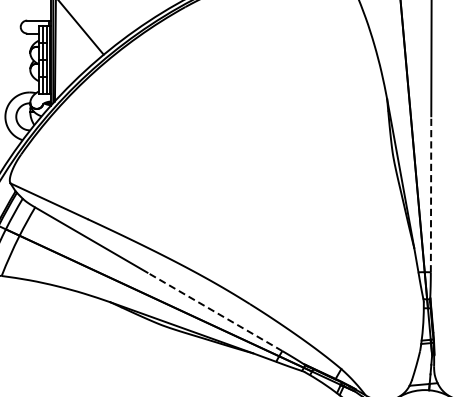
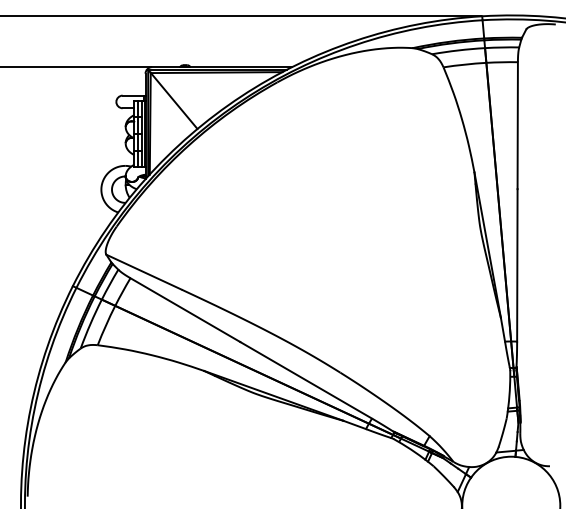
line: (431, 193) -> (517, 264), dashed -> solid
line: (214, 312) -> (305, 380), dashed -> solid

